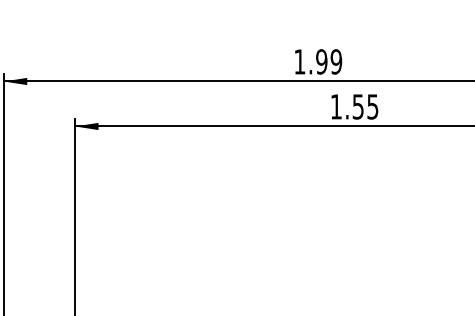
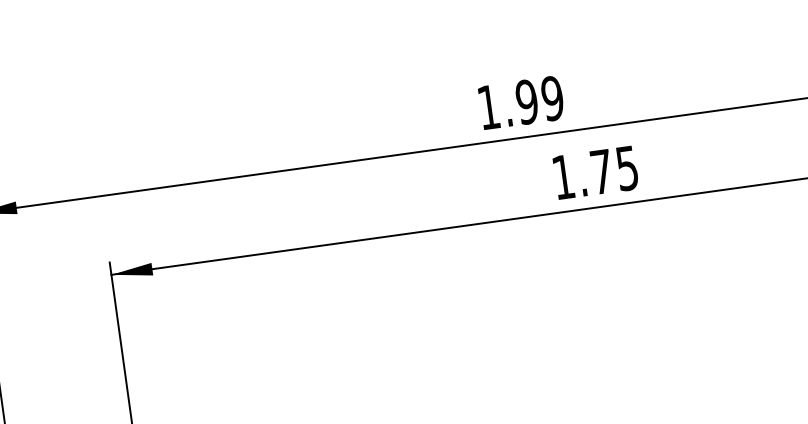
text: (357, 106) -> (600, 171), 1.55 -> 1.75

